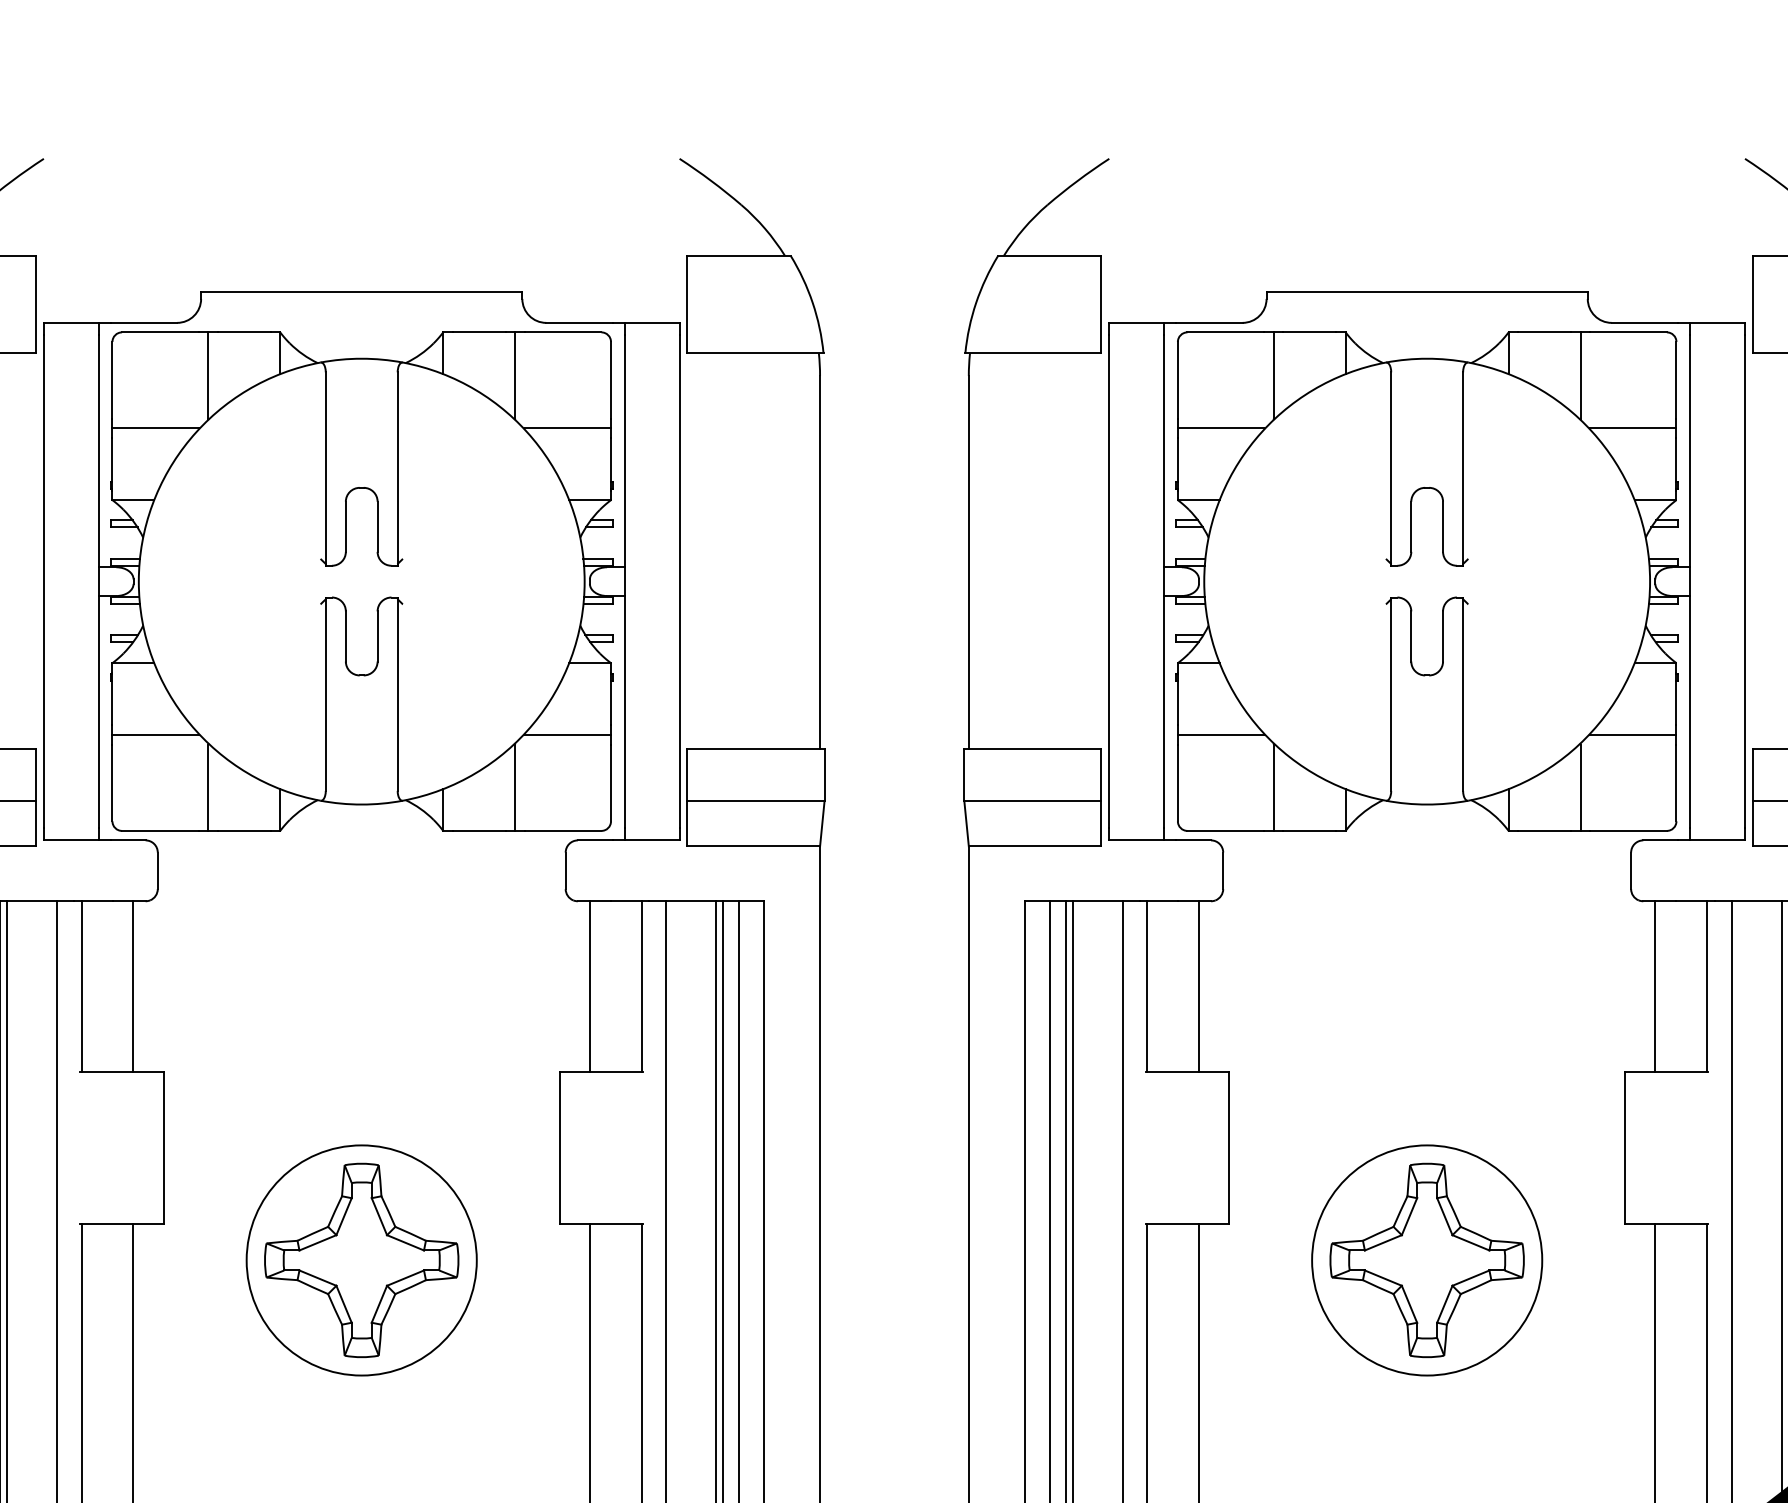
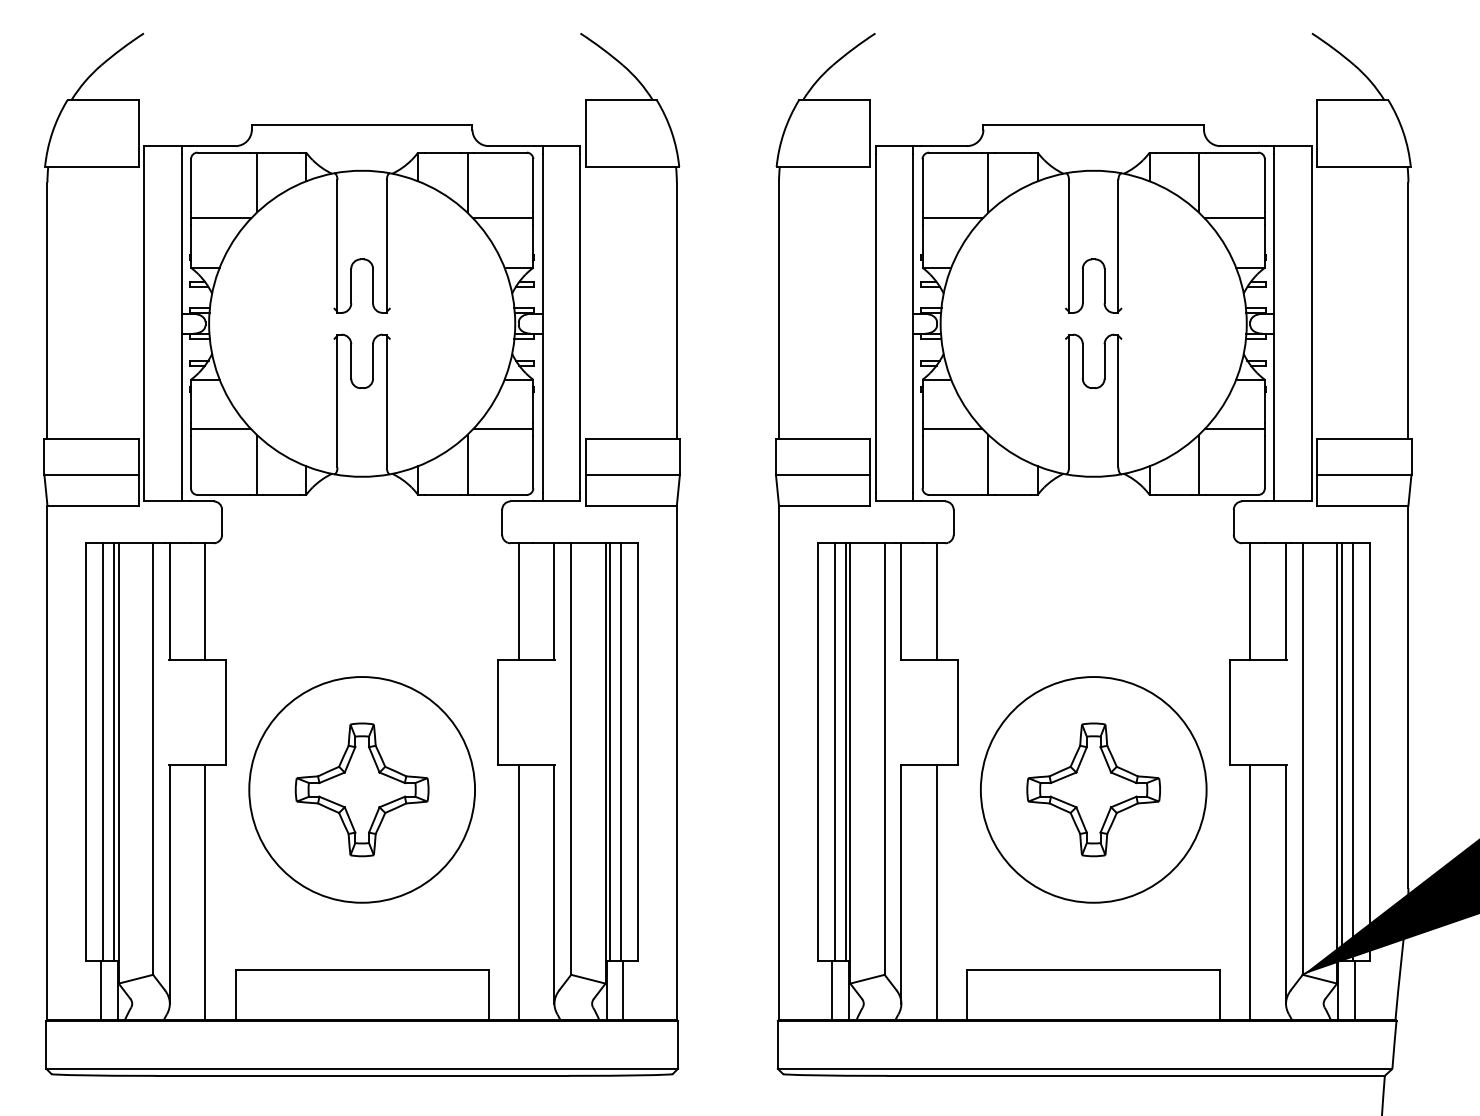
circle: (362, 1259) -> (362, 789), size x1.43
circle: (1426, 1259) -> (1093, 789), size x1.43

